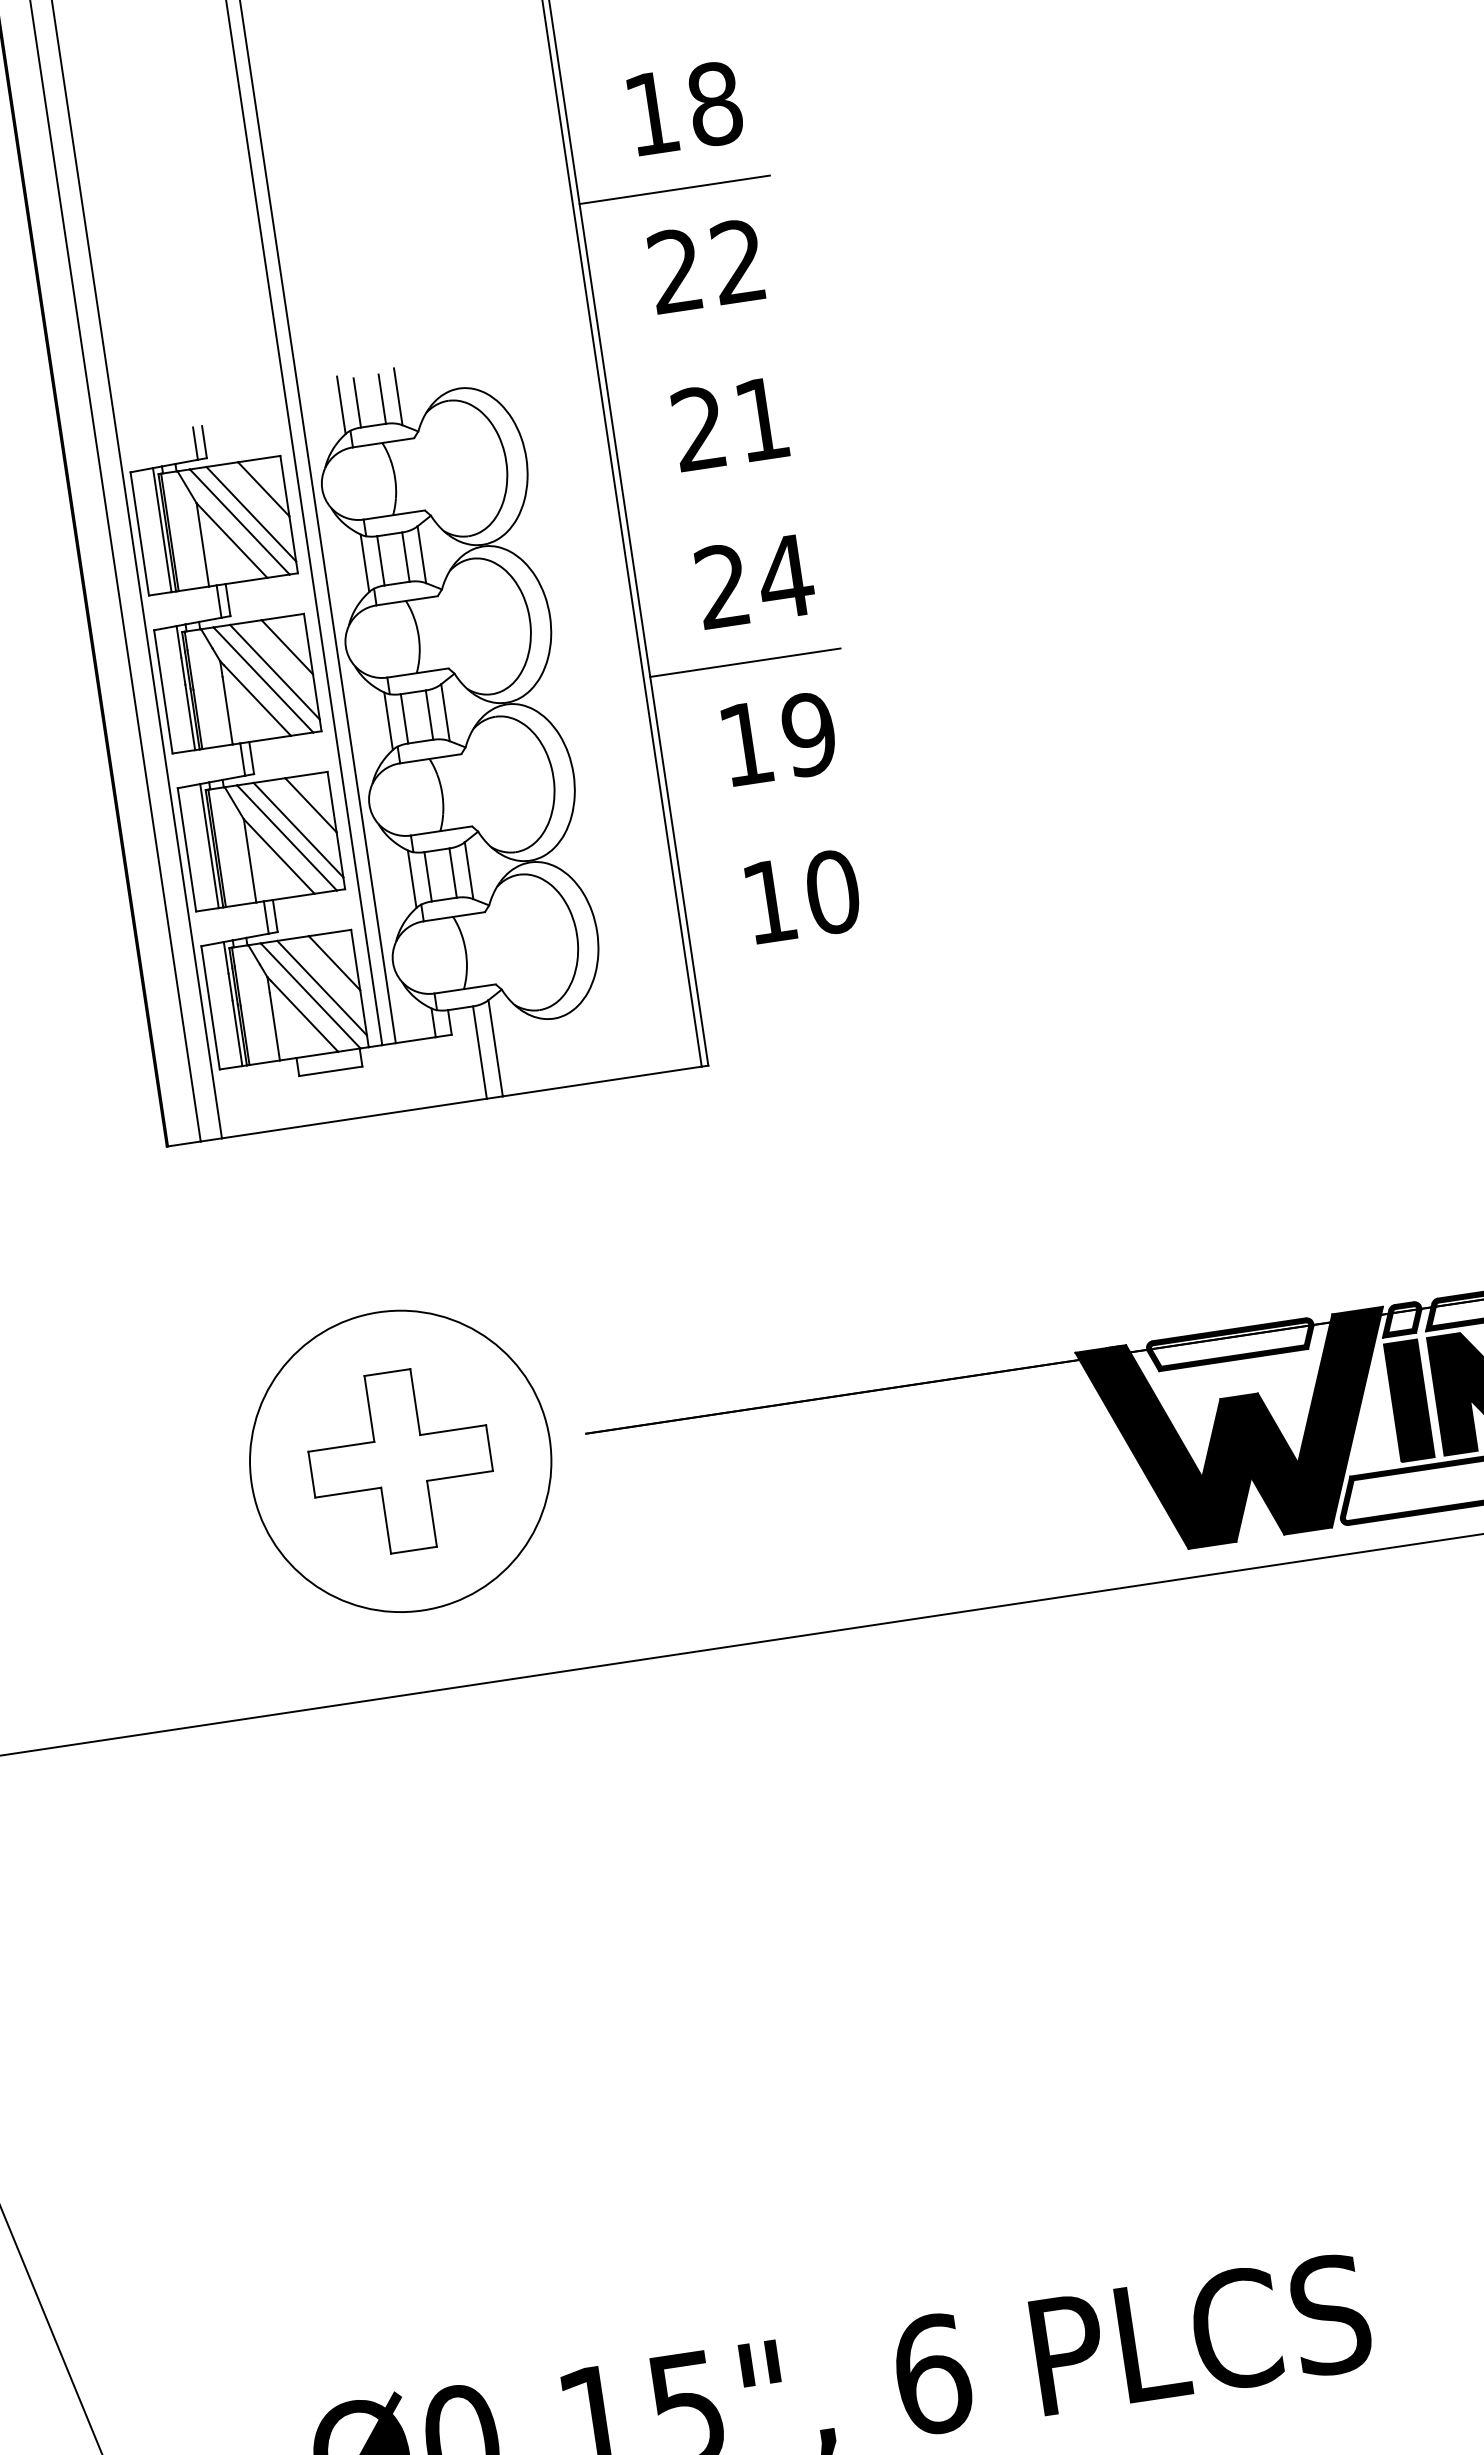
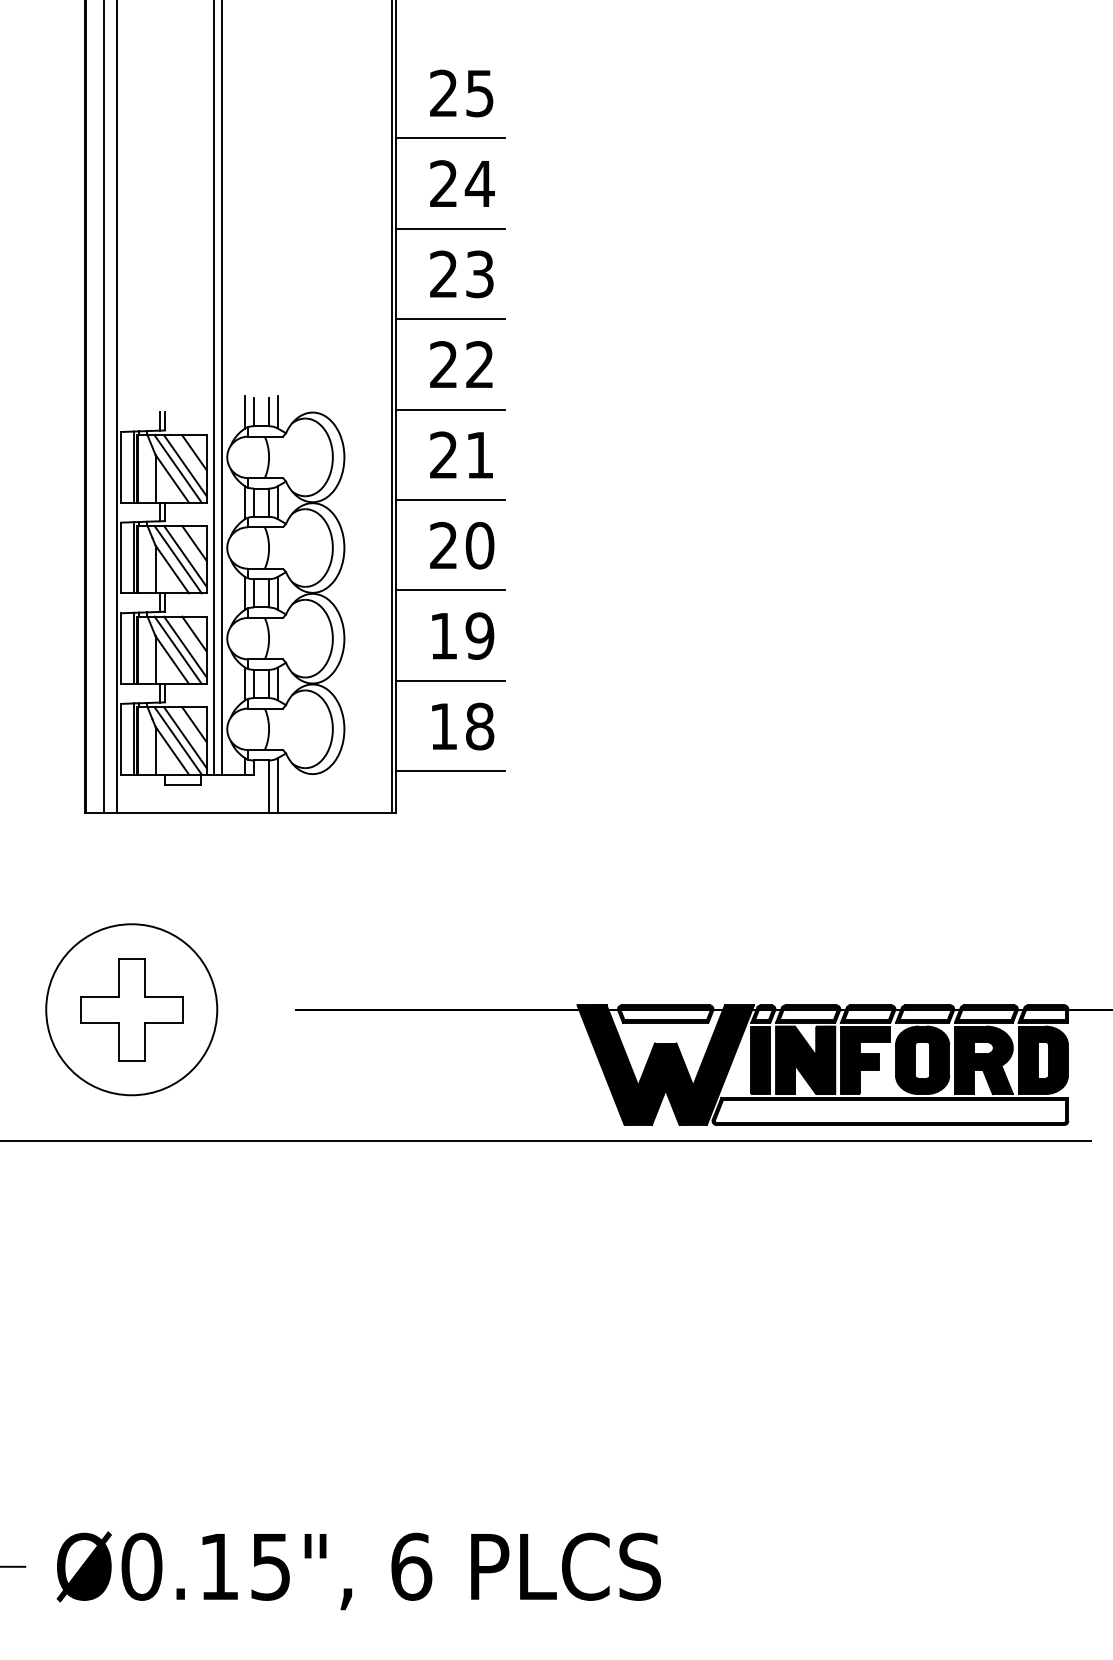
line: (649, 32) -> (449, 228), added
text: (684, 108) -> (462, 274), 18 -> 23
line: (697, 347) -> (449, 409), added
line: (720, 506) -> (449, 500), added
text: (784, 576) -> (479, 545), 24 -> 20
line: (767, 819) -> (449, 680), added
text: (831, 892) -> (479, 726), 10 -> 18
line: (791, 978) -> (449, 771), added
part: (400, 1461) -> (131, 1009), moved

